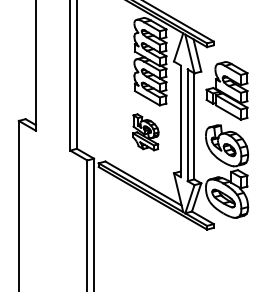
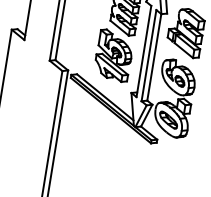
part: (145, 132) -> (113, 55), size x1.67

